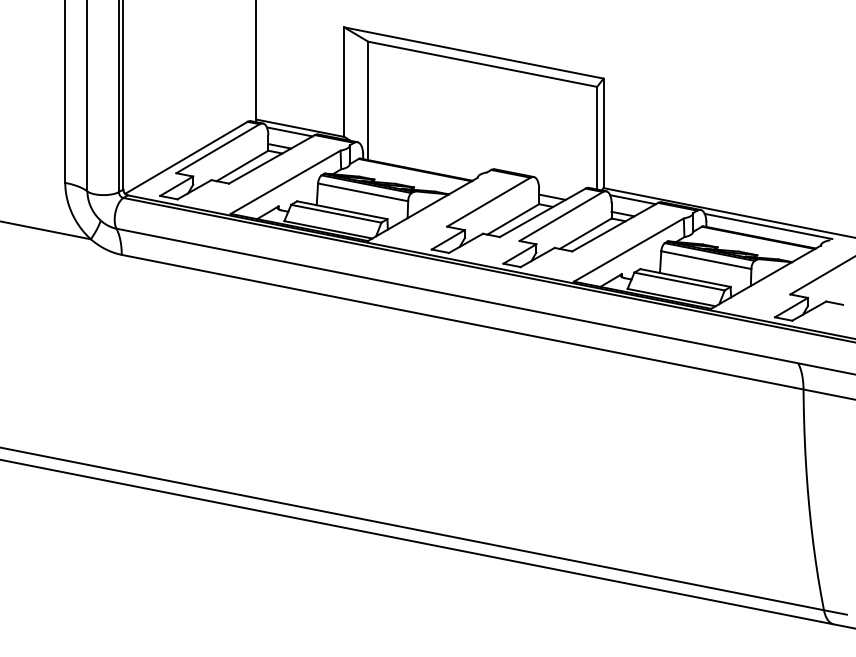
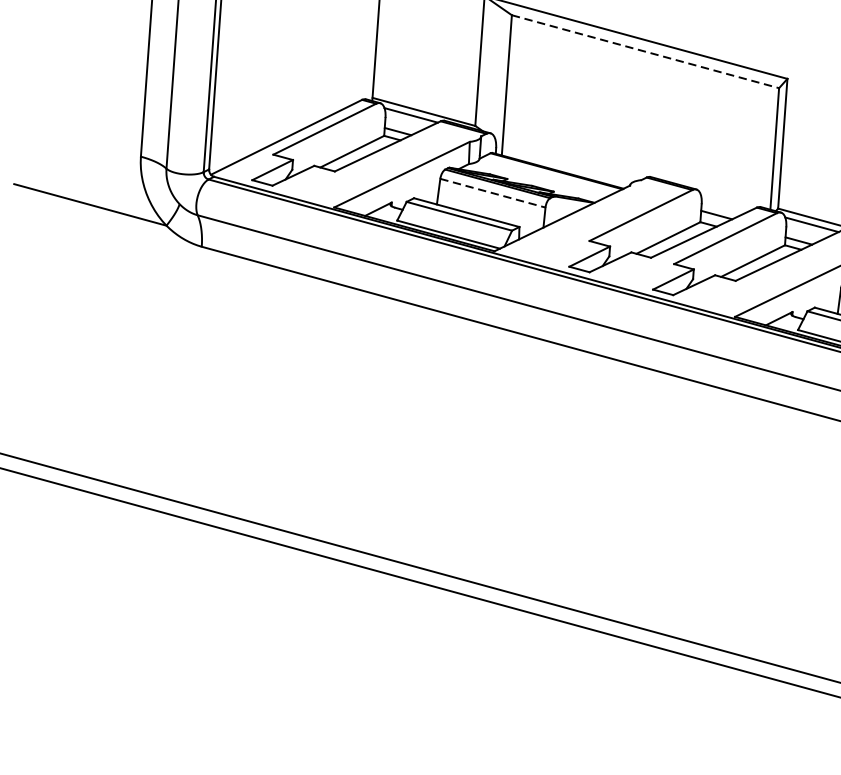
line: (482, 64) -> (645, 51), solid -> dashed
line: (363, 192) -> (493, 193), solid -> dashed

